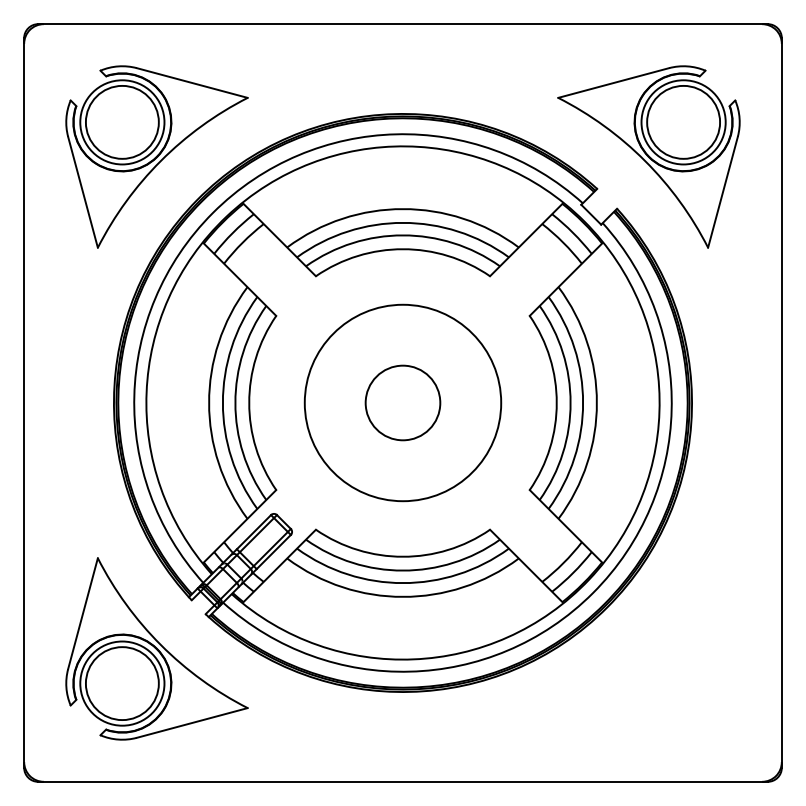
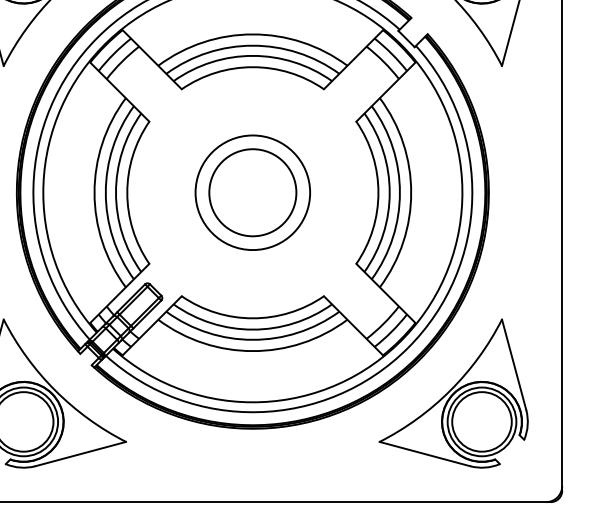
circle: (402, 402) -> (252, 192), size x0.71
circle: (402, 402) -> (252, 192), size x1.43
part: (648, 648) -> (453, 393), added

